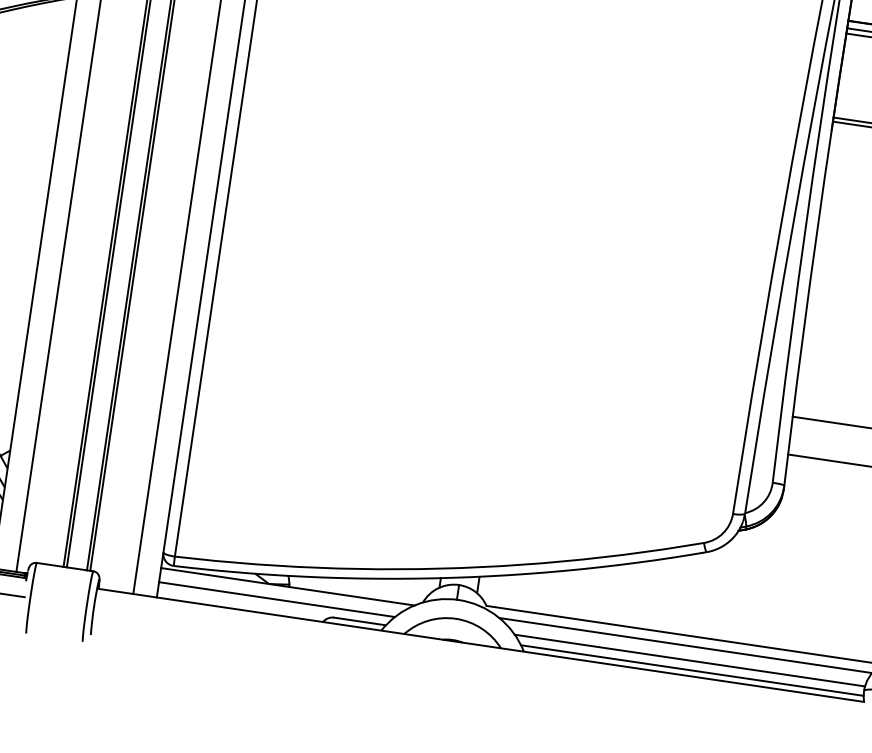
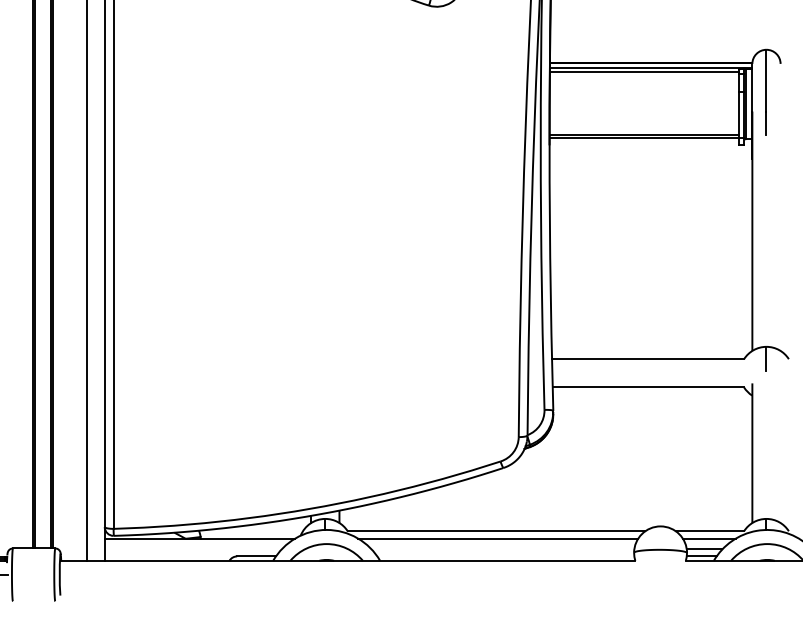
line: (276, 599) -> (192, 549), removed
line: (689, 660) -> (502, 549), removed
line: (691, 670) -> (505, 556), removed

